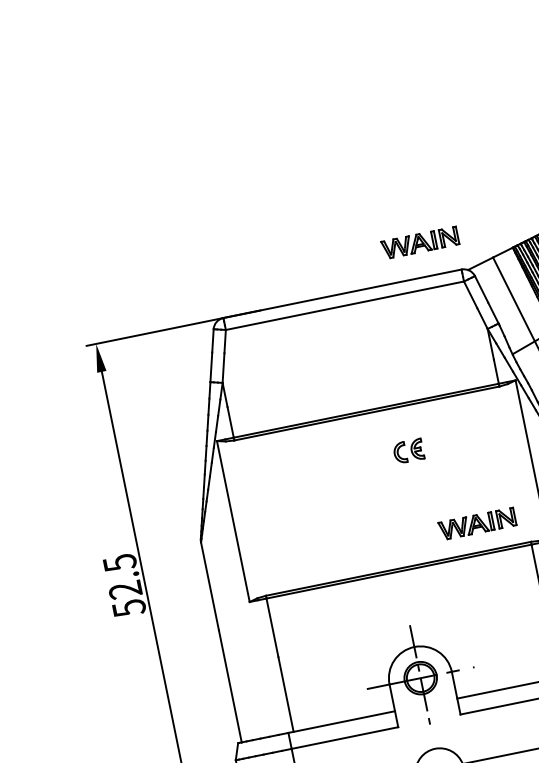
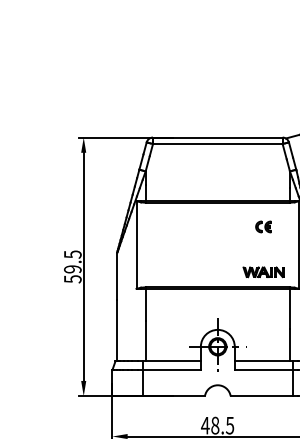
part: (419, 243) -> (263, 119), removed
part: (408, 450) -> (263, 226), moved
text: (124, 590) -> (72, 269), 52.5 -> 59.5

